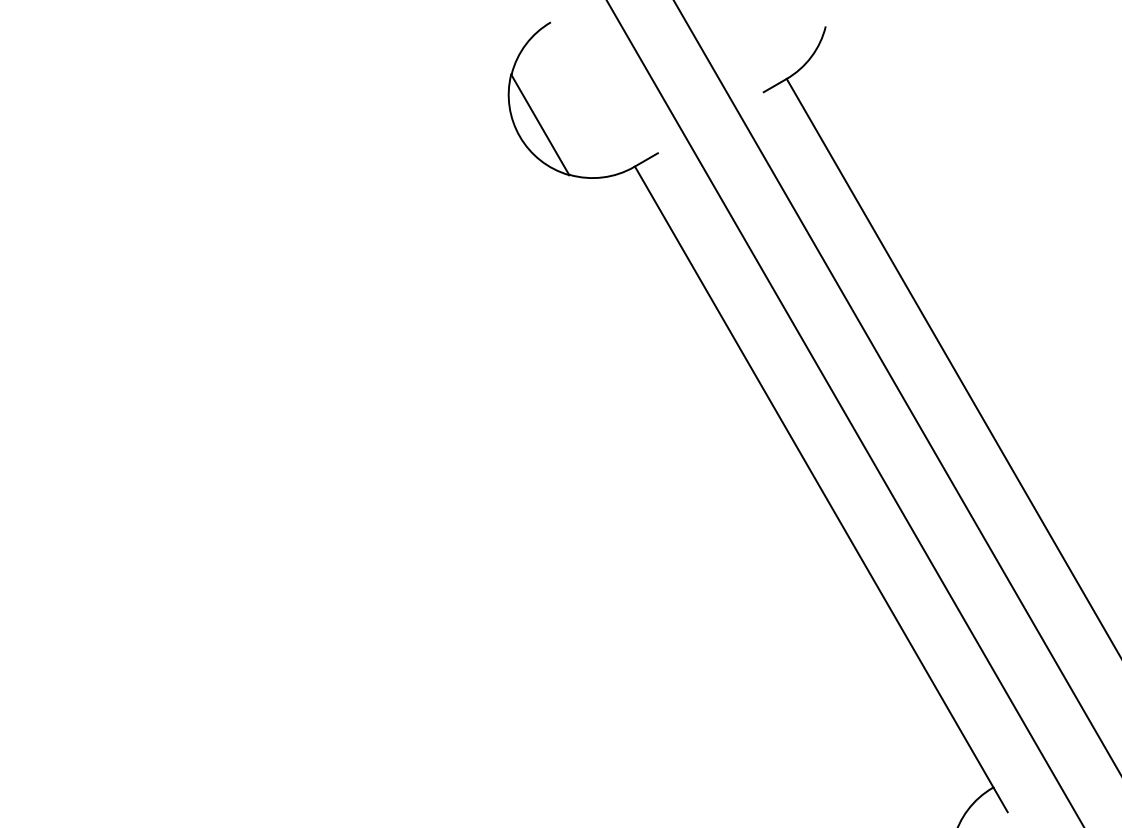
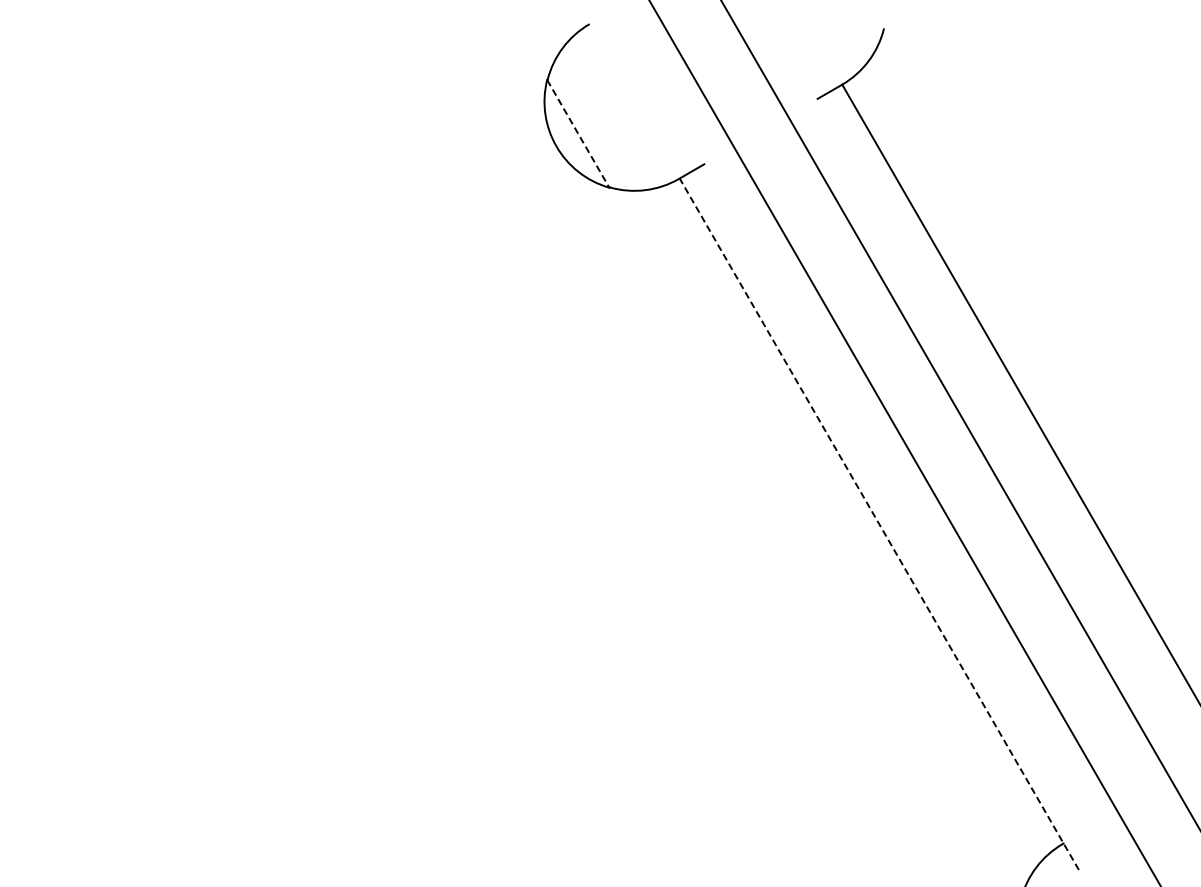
line: (540, 125) -> (578, 134), solid -> dashed
line: (821, 488) -> (879, 523), solid -> dashed

